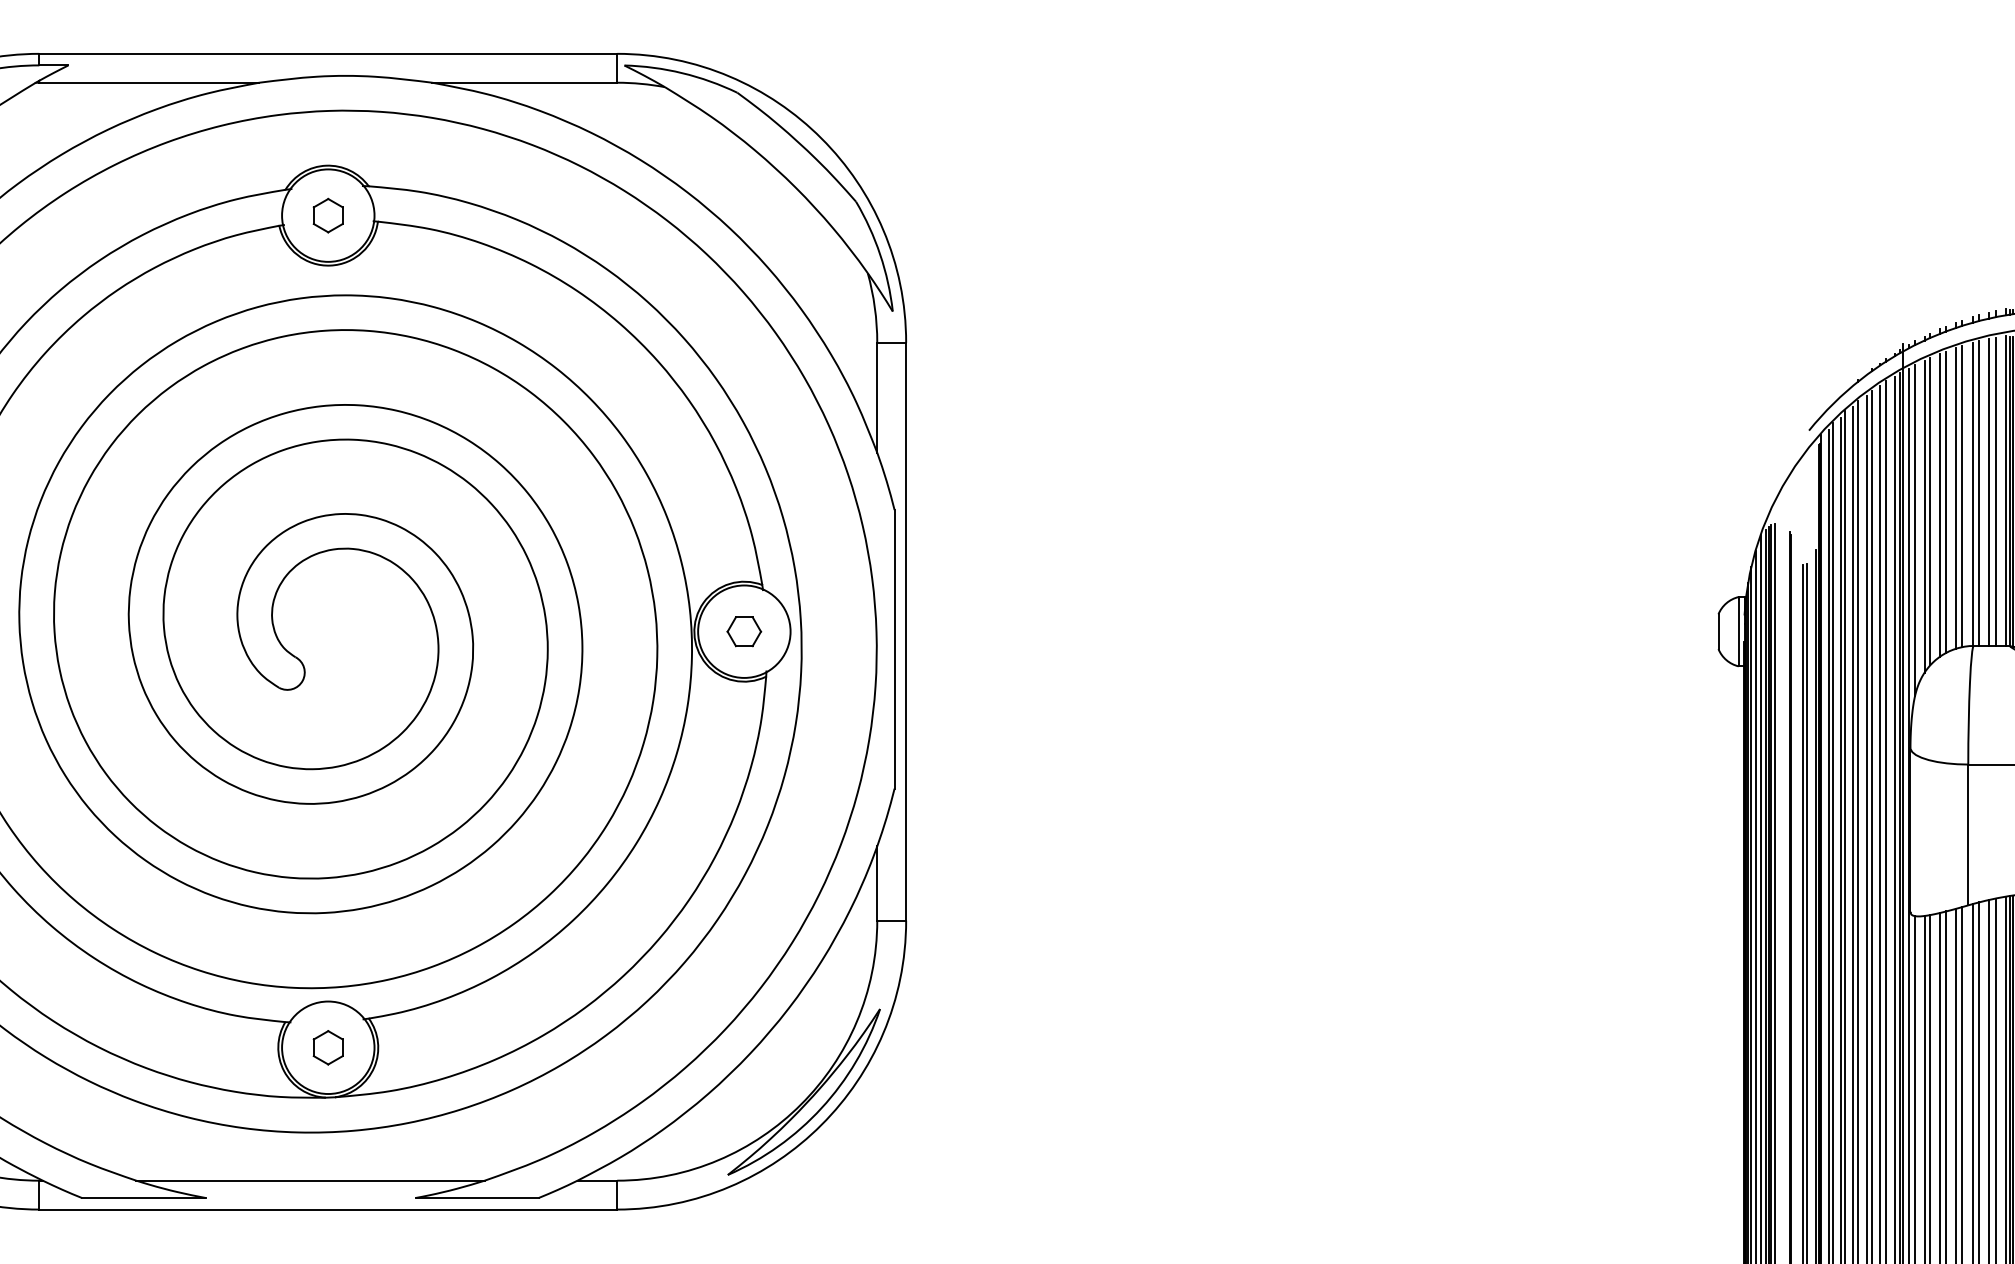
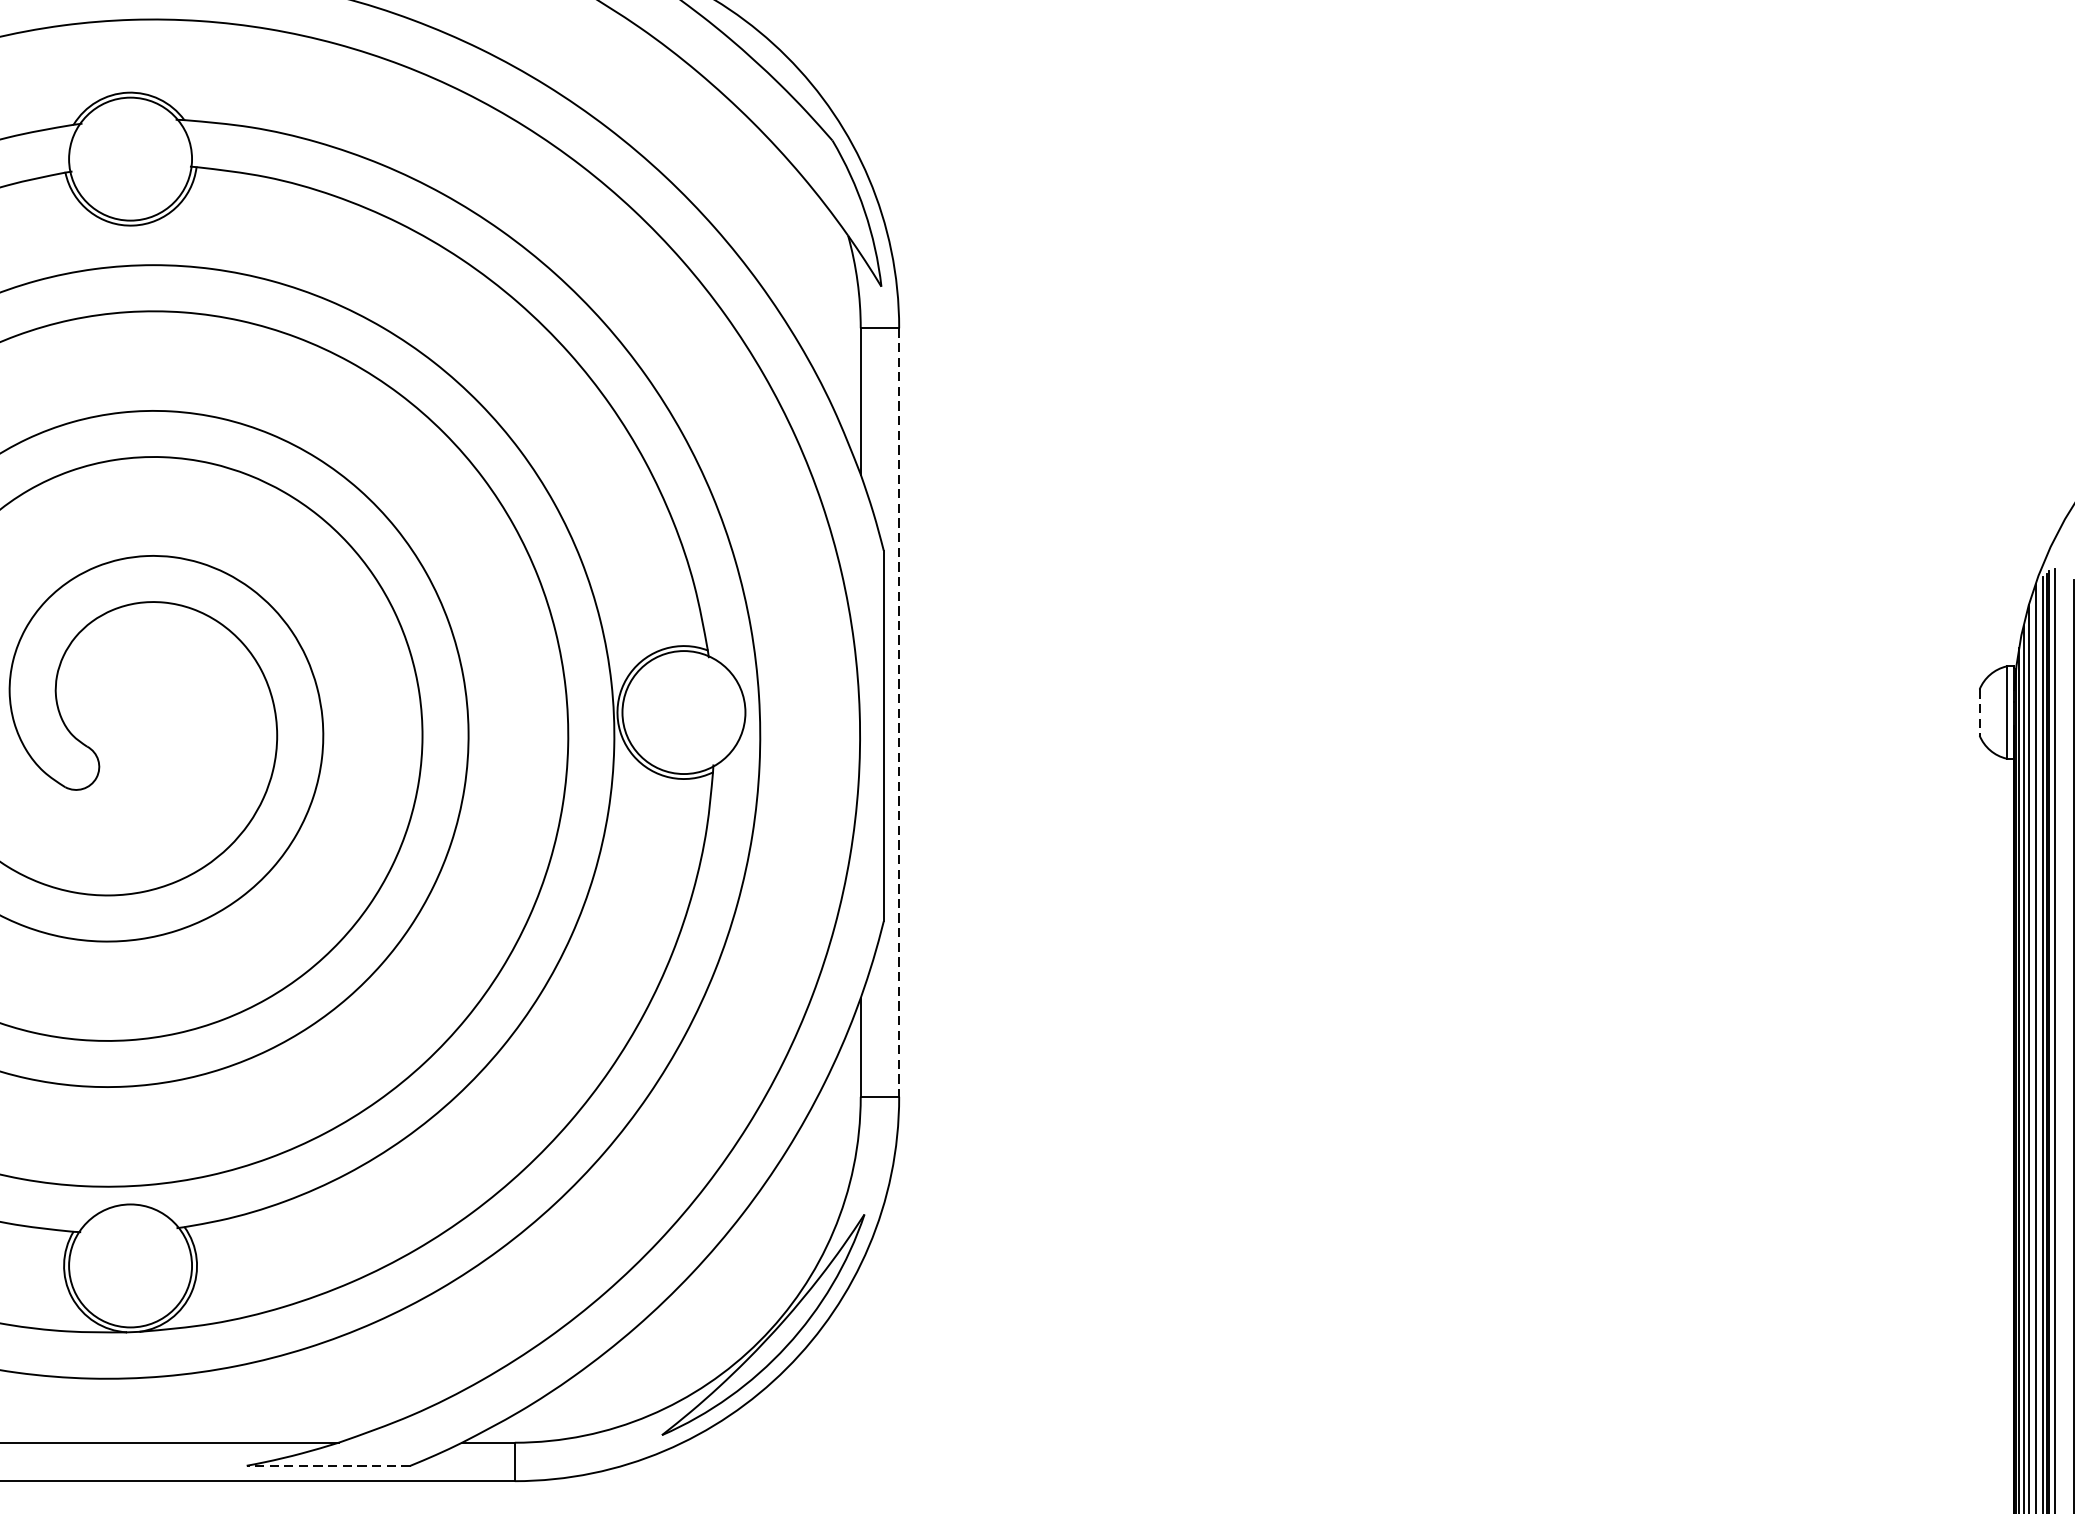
part: (327, 215) -> (129, 158), removed
part: (744, 631) -> (684, 712), removed
line: (906, 631) -> (899, 712), solid -> dashed
line: (1718, 632) -> (1979, 713), solid -> dashed
part: (327, 1047) -> (129, 1265), removed
line: (477, 1198) -> (329, 1466), solid -> dashed

